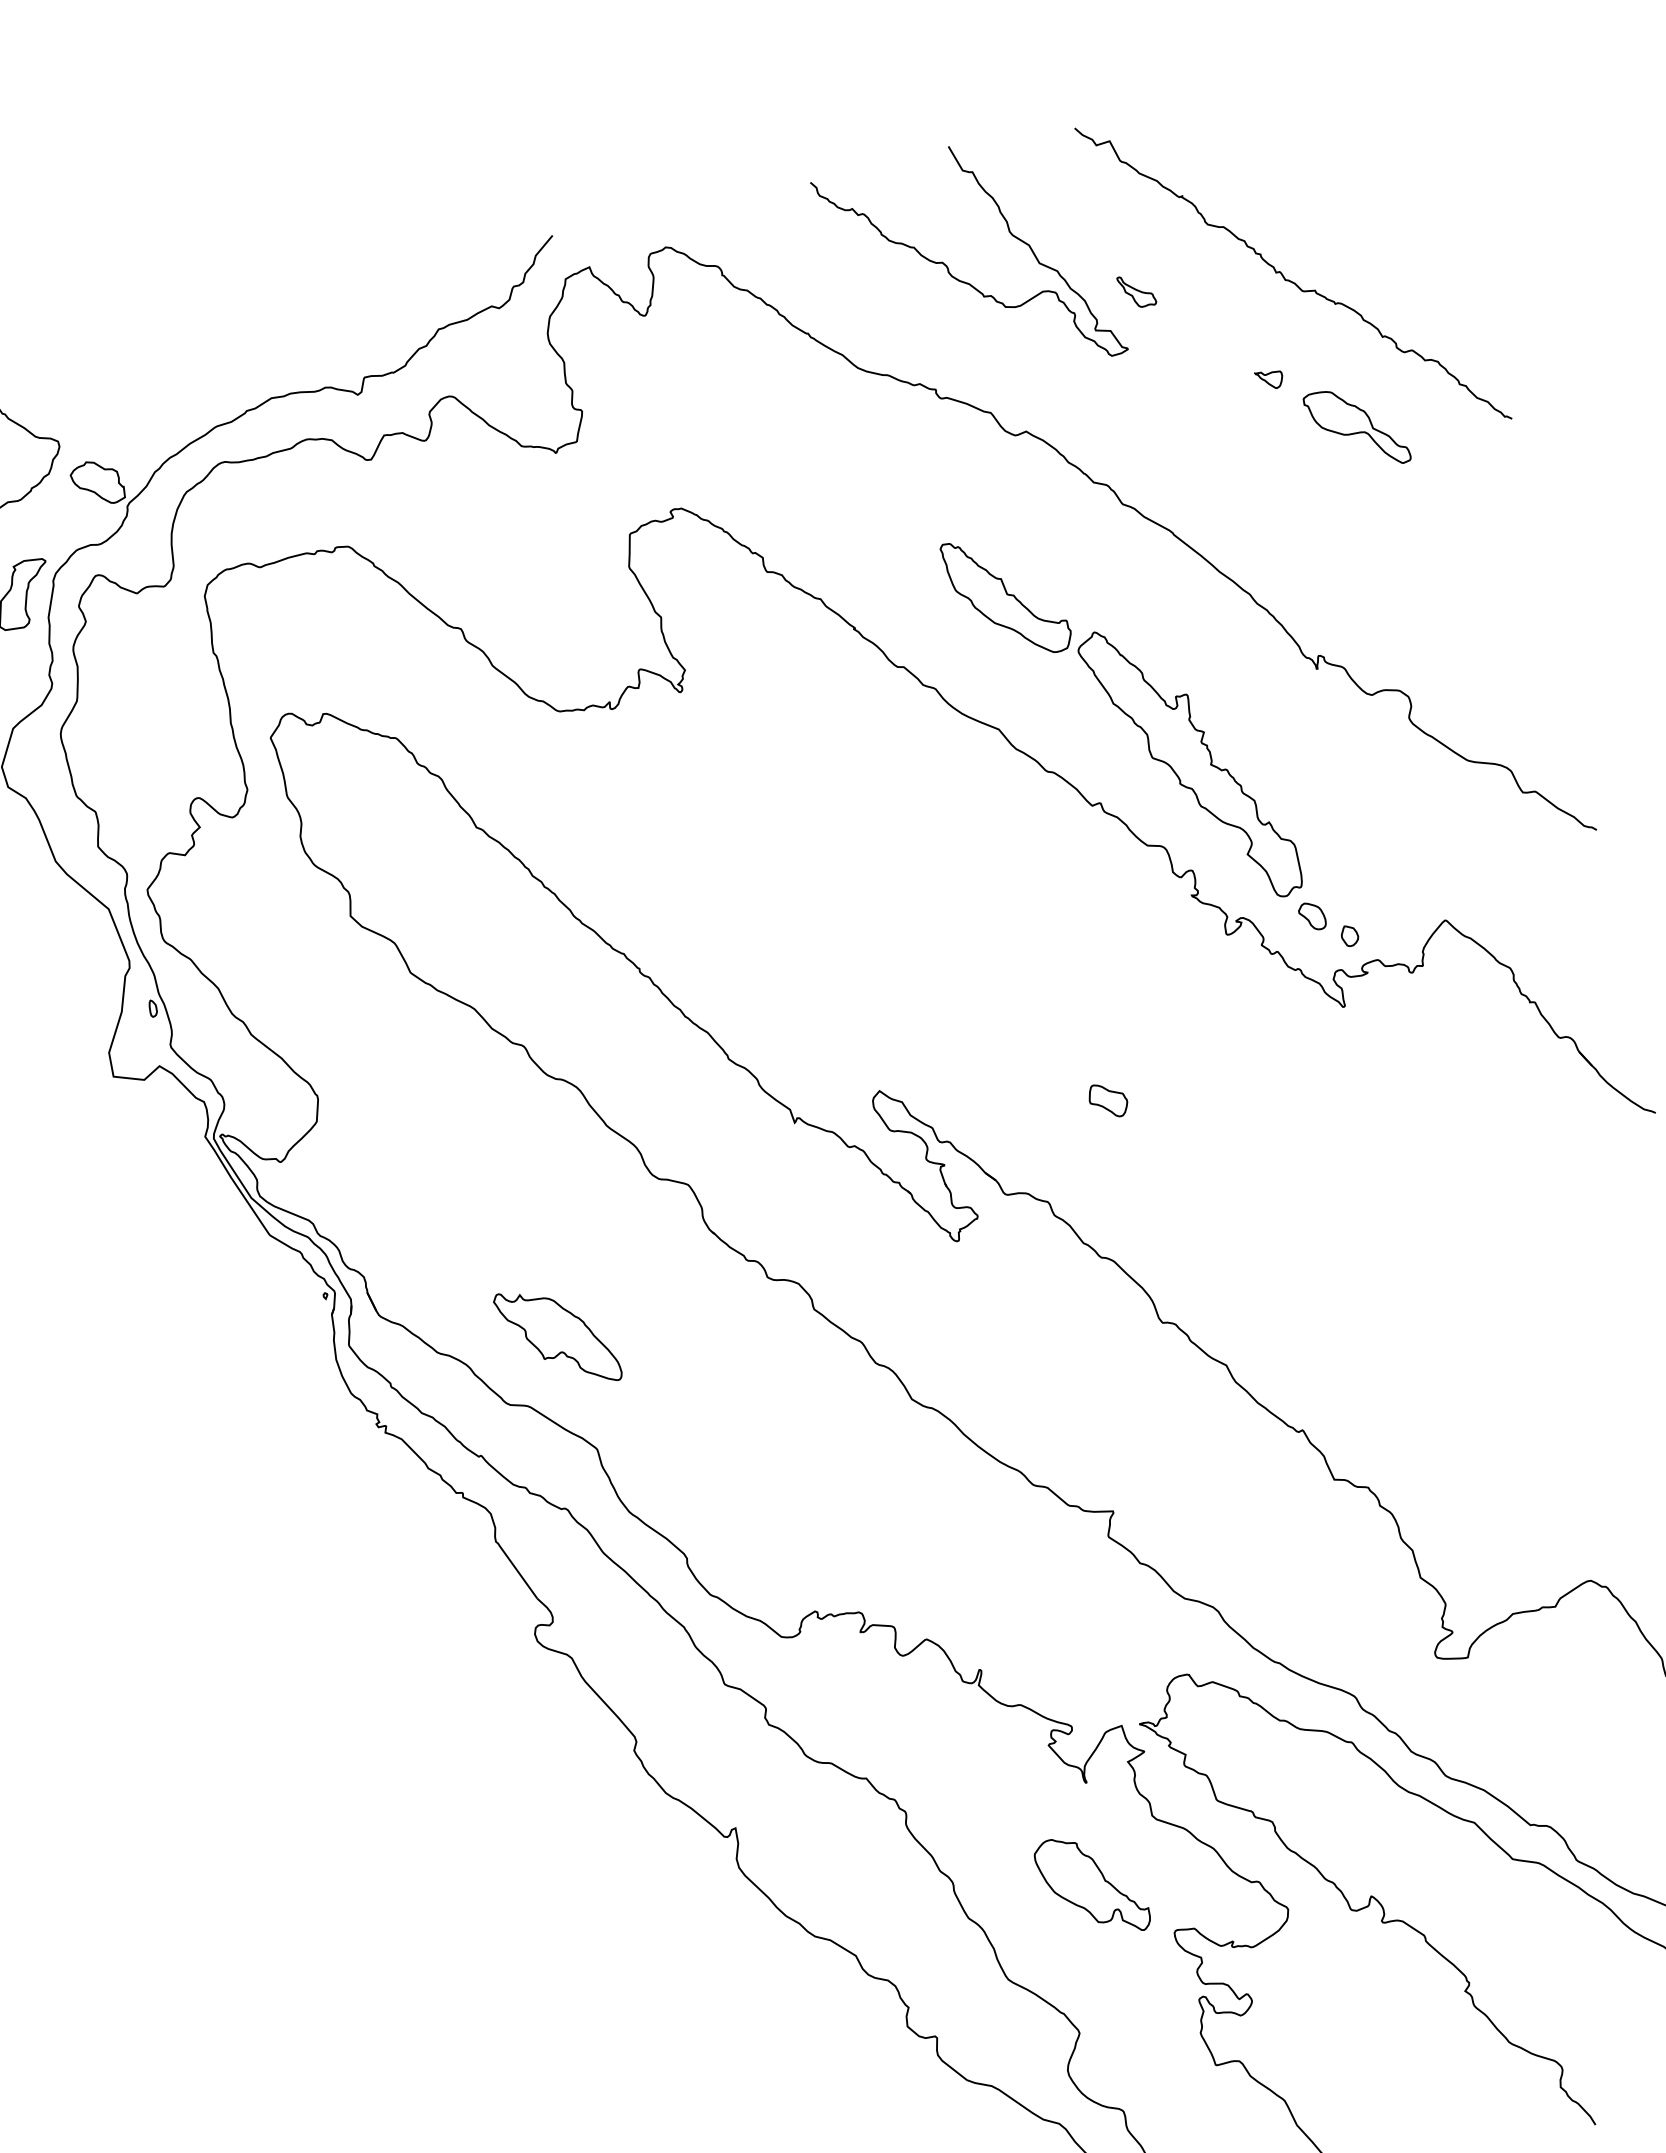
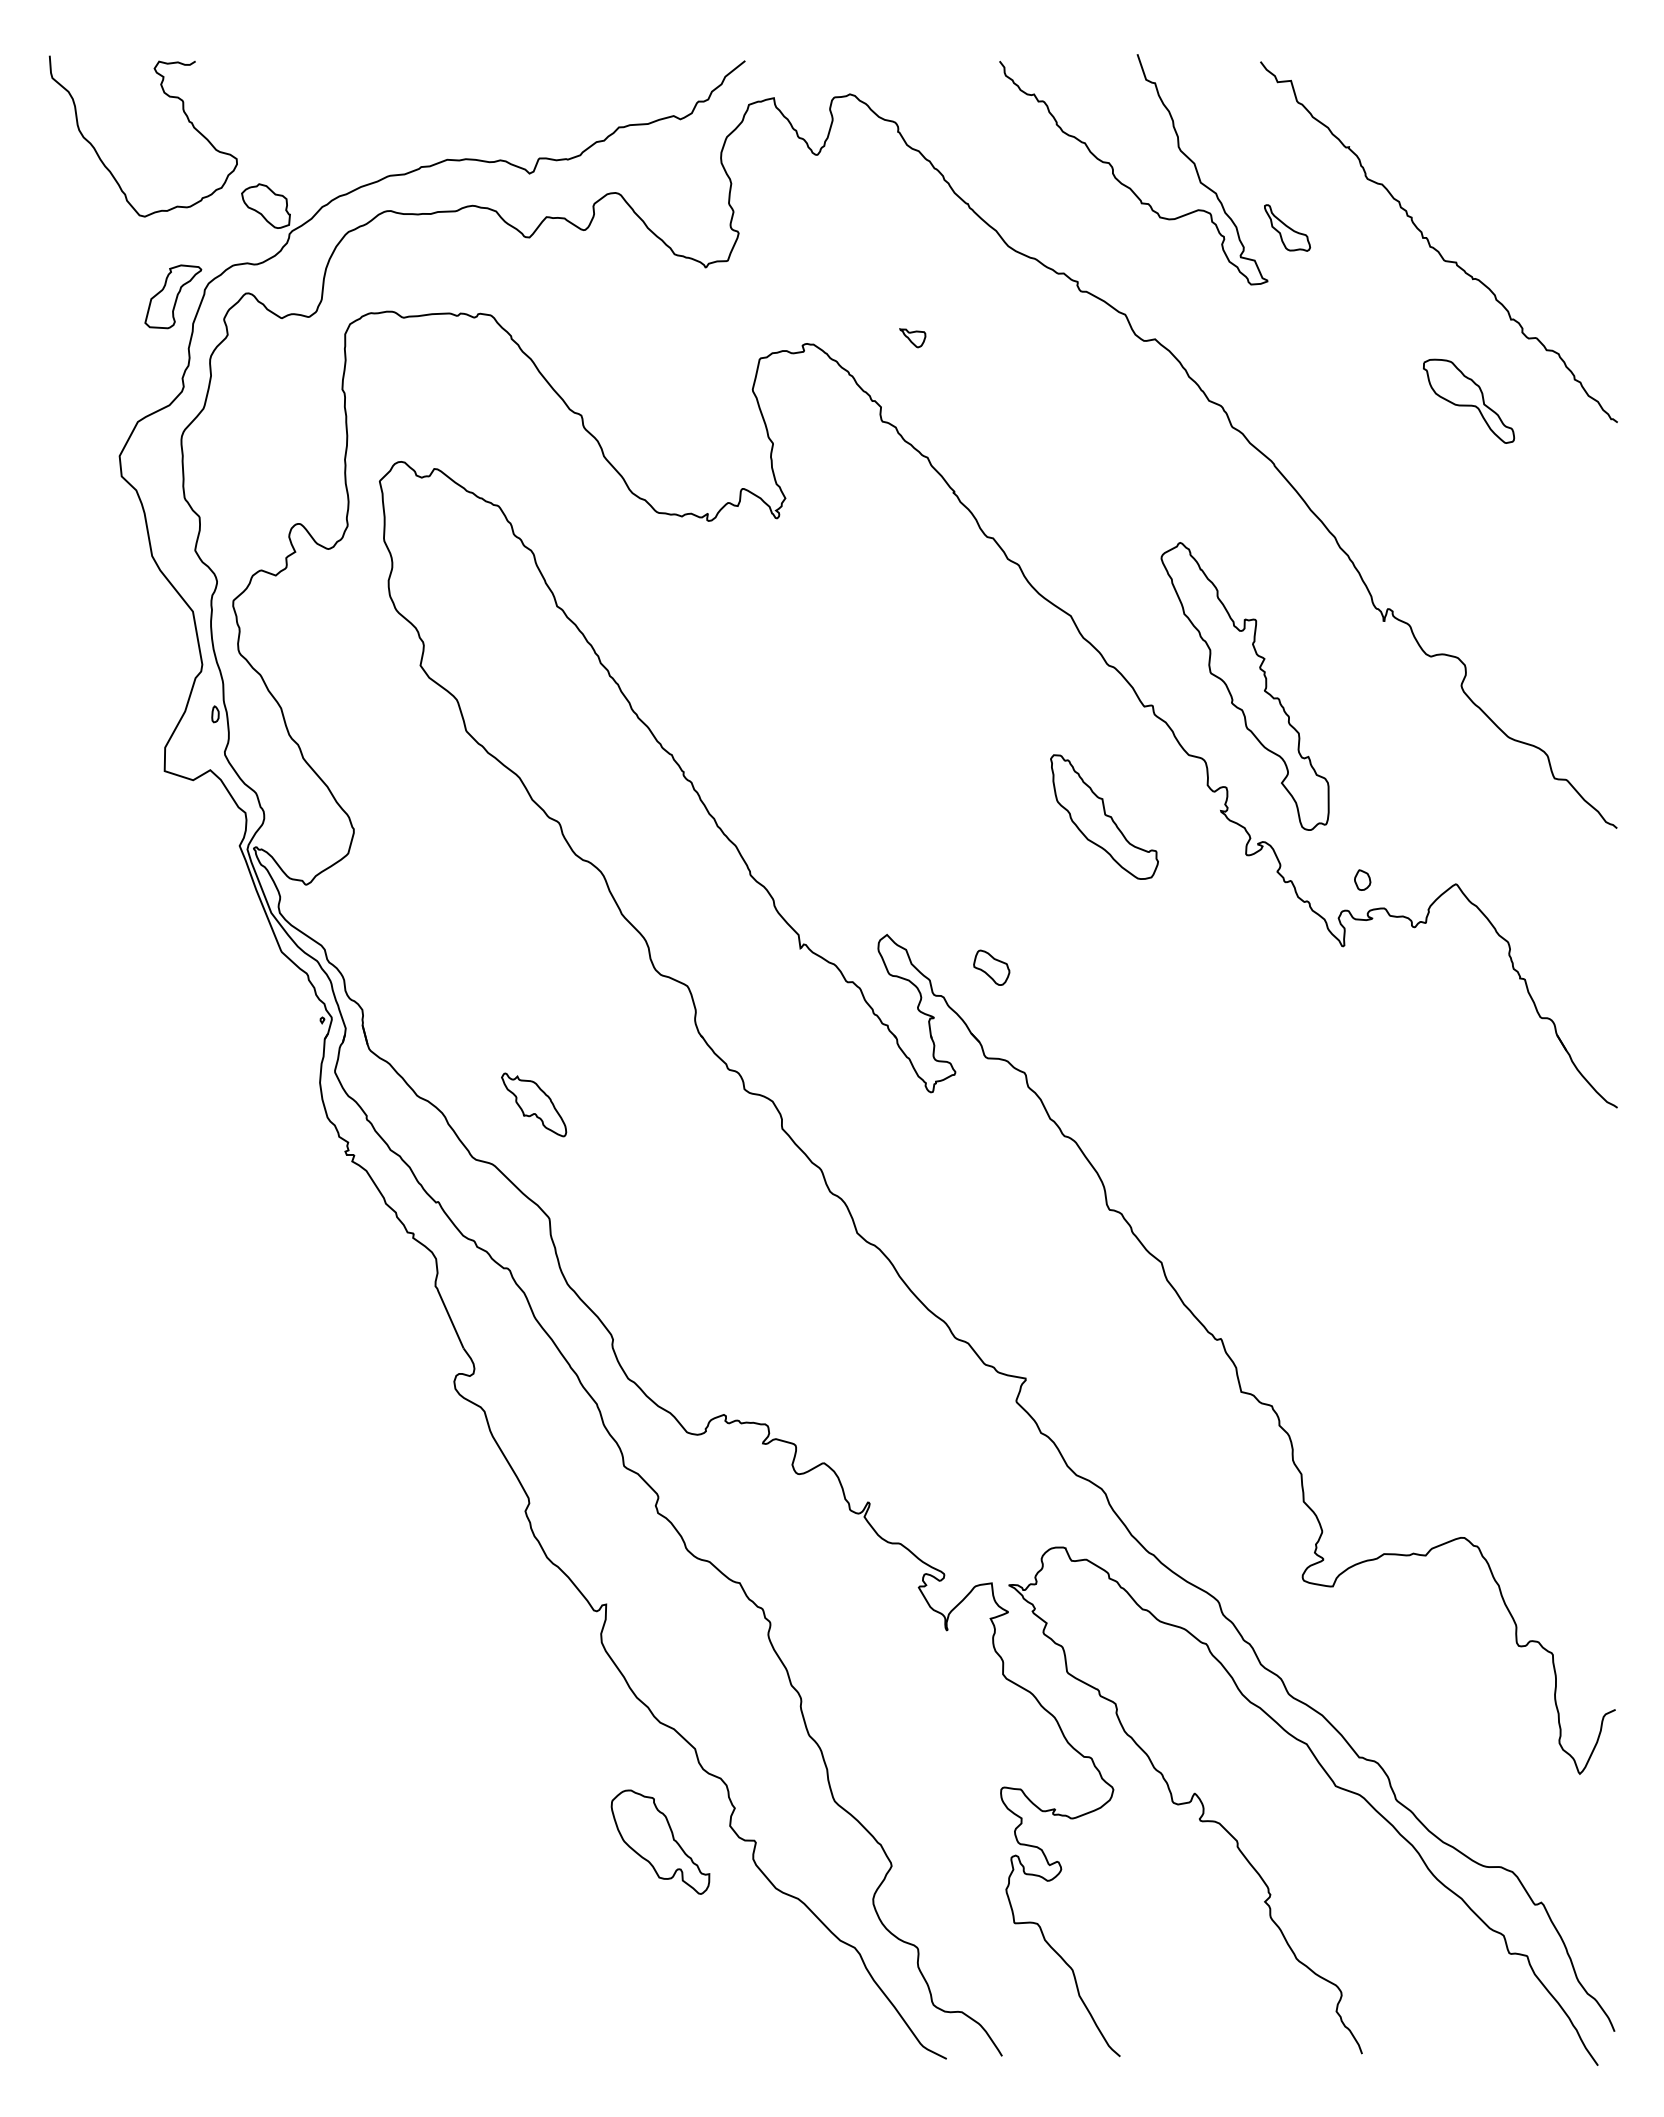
part: (1136, 290) -> (1287, 227), size x1.4
part: (1269, 380) -> (912, 338), moved
part: (1006, 596) -> (1104, 816), moved
part: (1311, 916) -> (1330, 854), removed
part: (1108, 1100) -> (991, 967), moved
part: (557, 1336) -> (533, 1104), size x0.6
part: (1092, 1885) -> (660, 1841), moved

